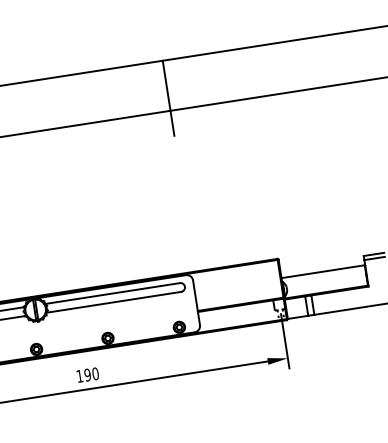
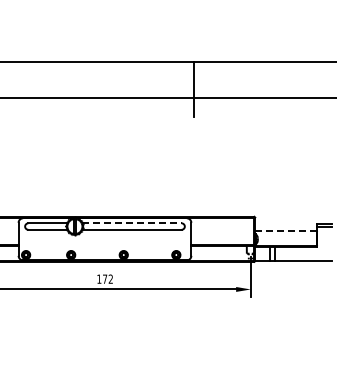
line: (322, 272) -> (285, 231), solid -> dashed
line: (111, 293) -> (131, 223), solid -> dashed
text: (90, 373) -> (107, 278), 190 -> 172

